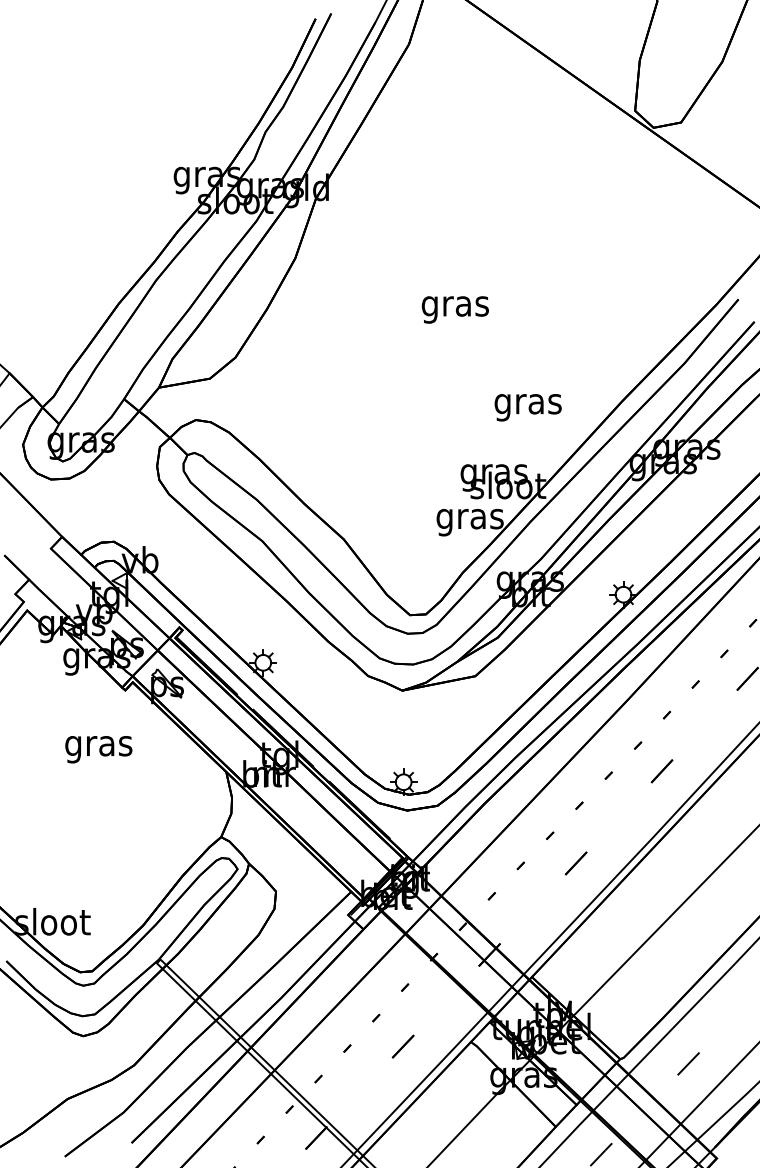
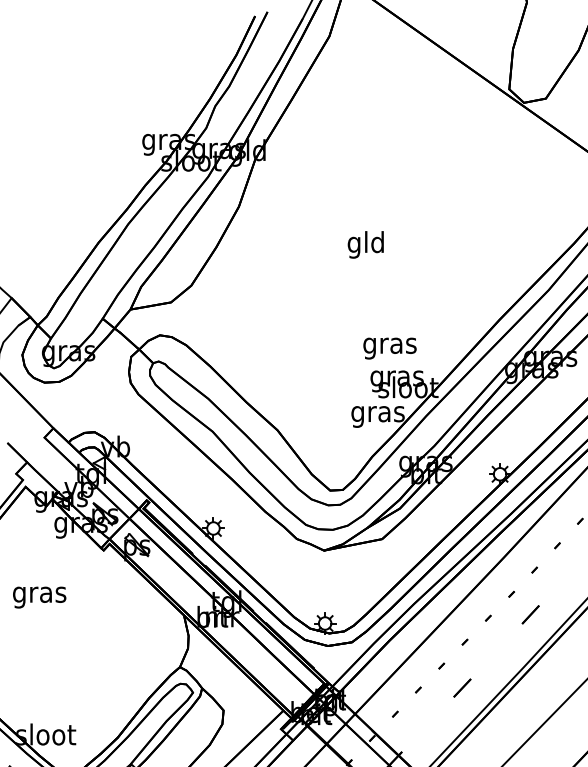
text: (454, 306) -> (365, 245), gras -> gld
text: (527, 407) -> (389, 348), moved
text: (98, 749) -> (39, 597), moved

